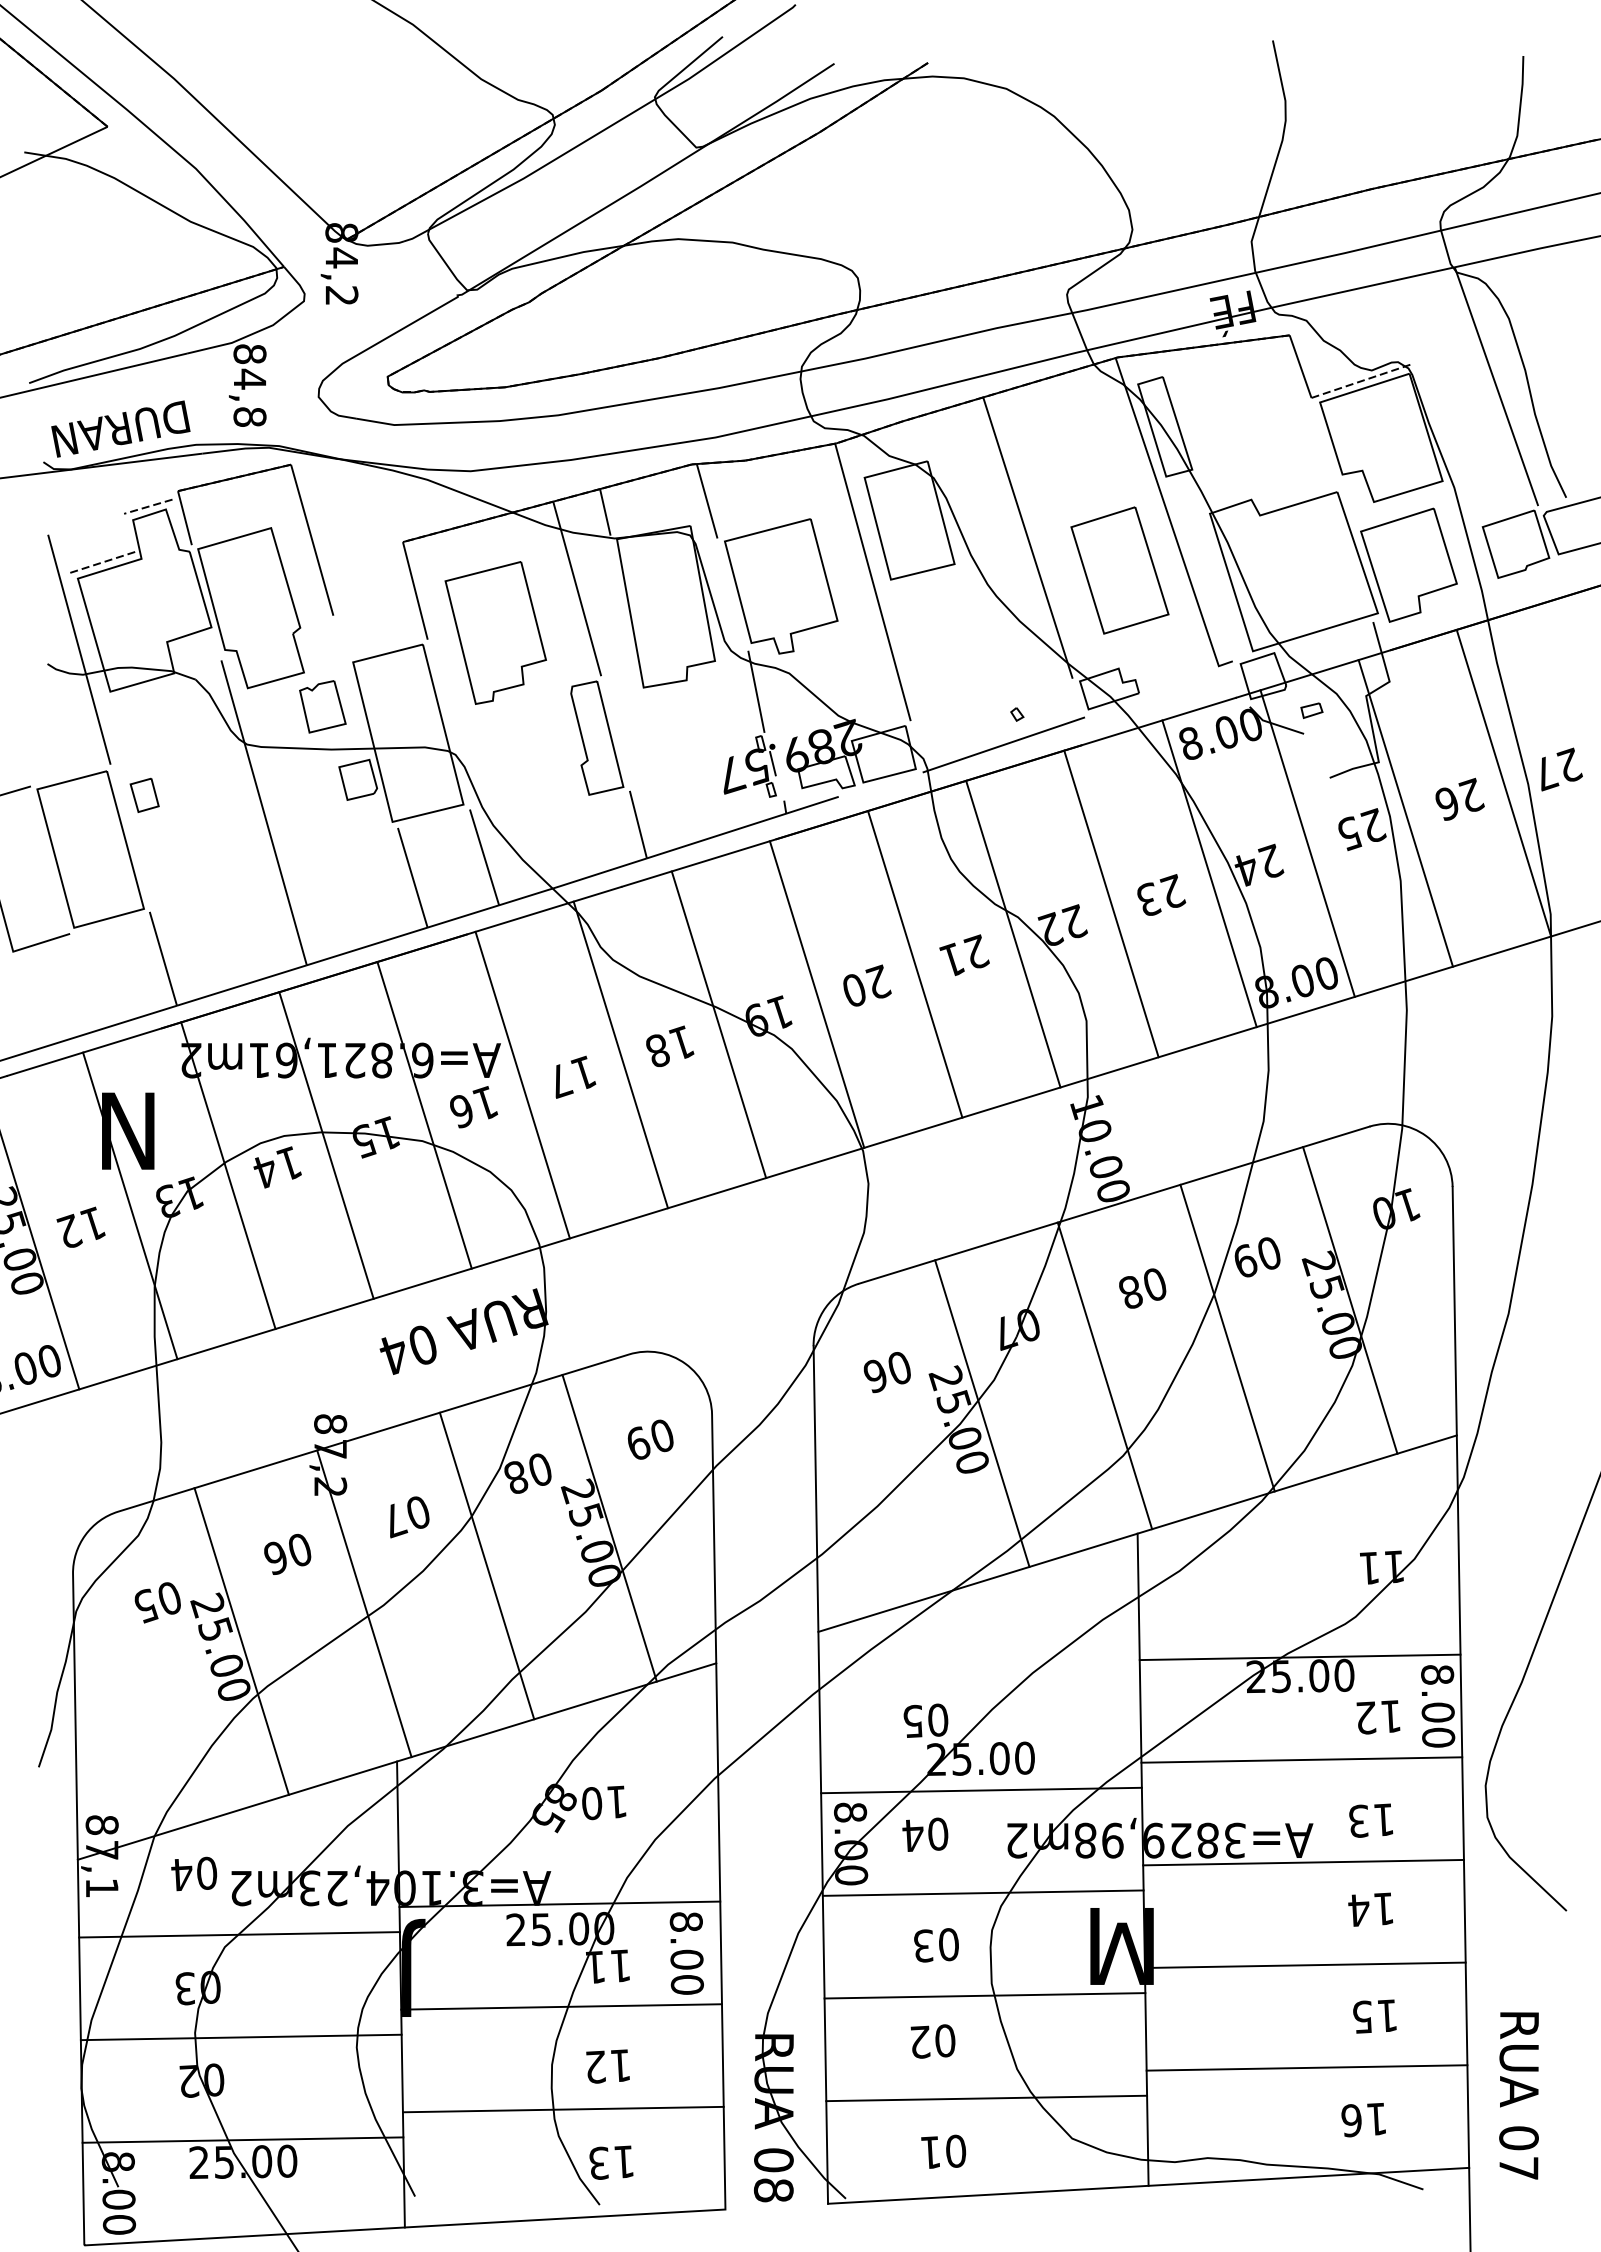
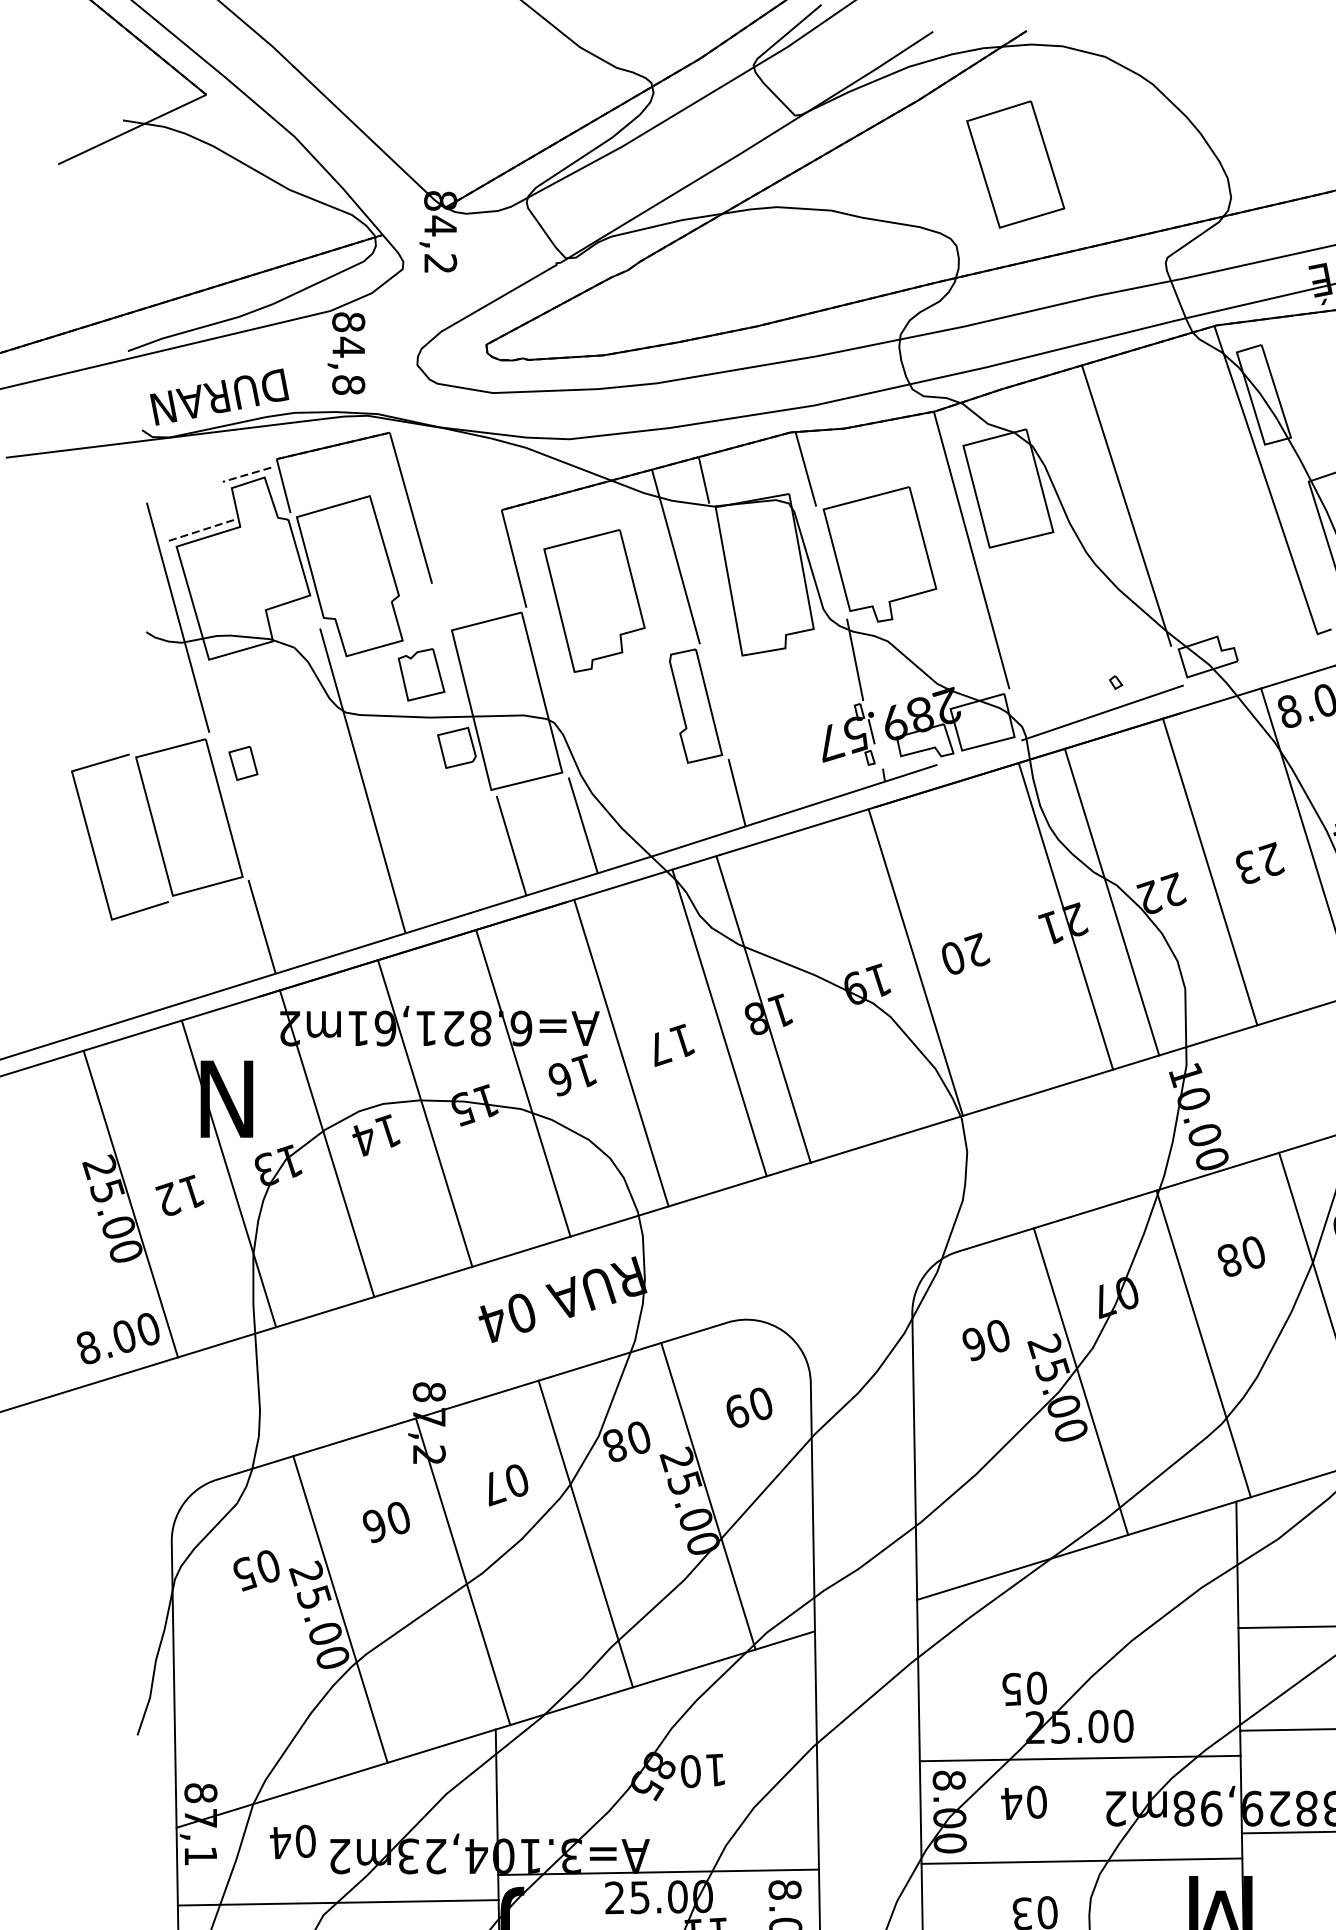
part: (1119, 570) -> (1015, 164), moved
line: (915, 964) -> (1066, 916), moved
line: (718, 1024) -> (763, 1009), moved

